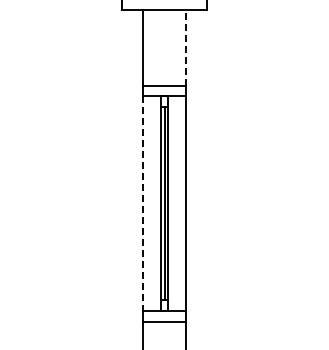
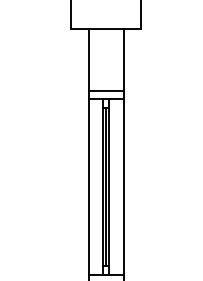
line: (185, 48) -> (123, 60), dashed -> solid
line: (143, 204) -> (88, 187), dashed -> solid

